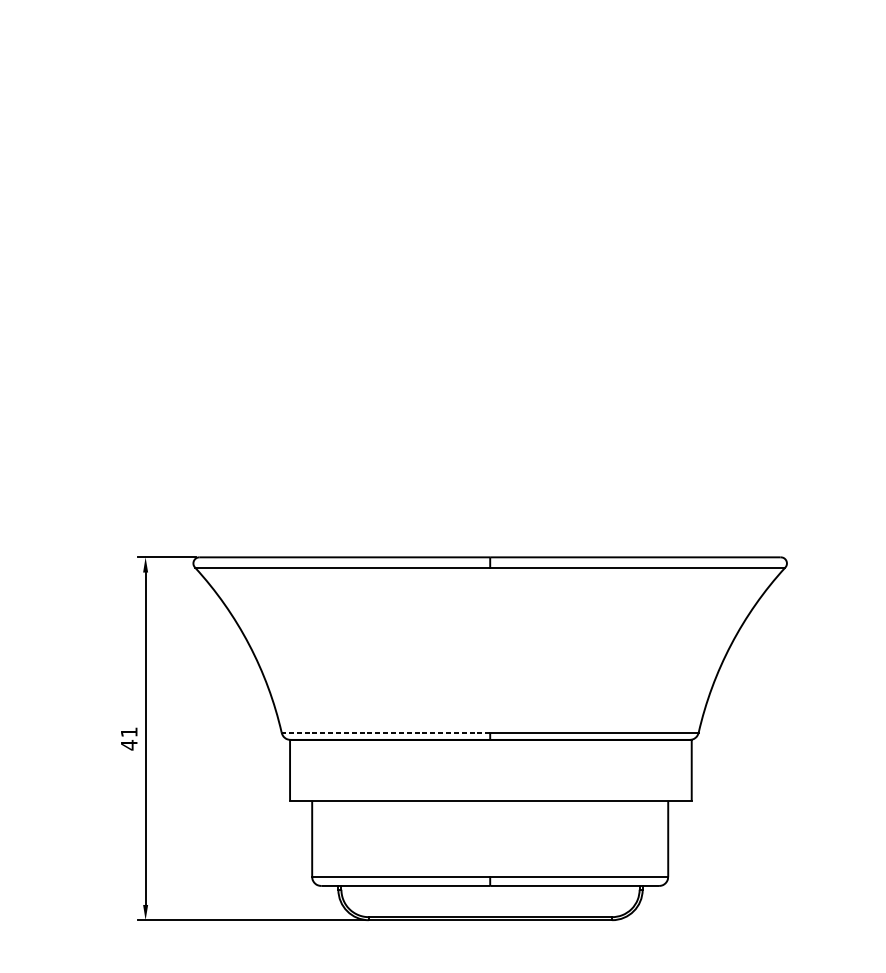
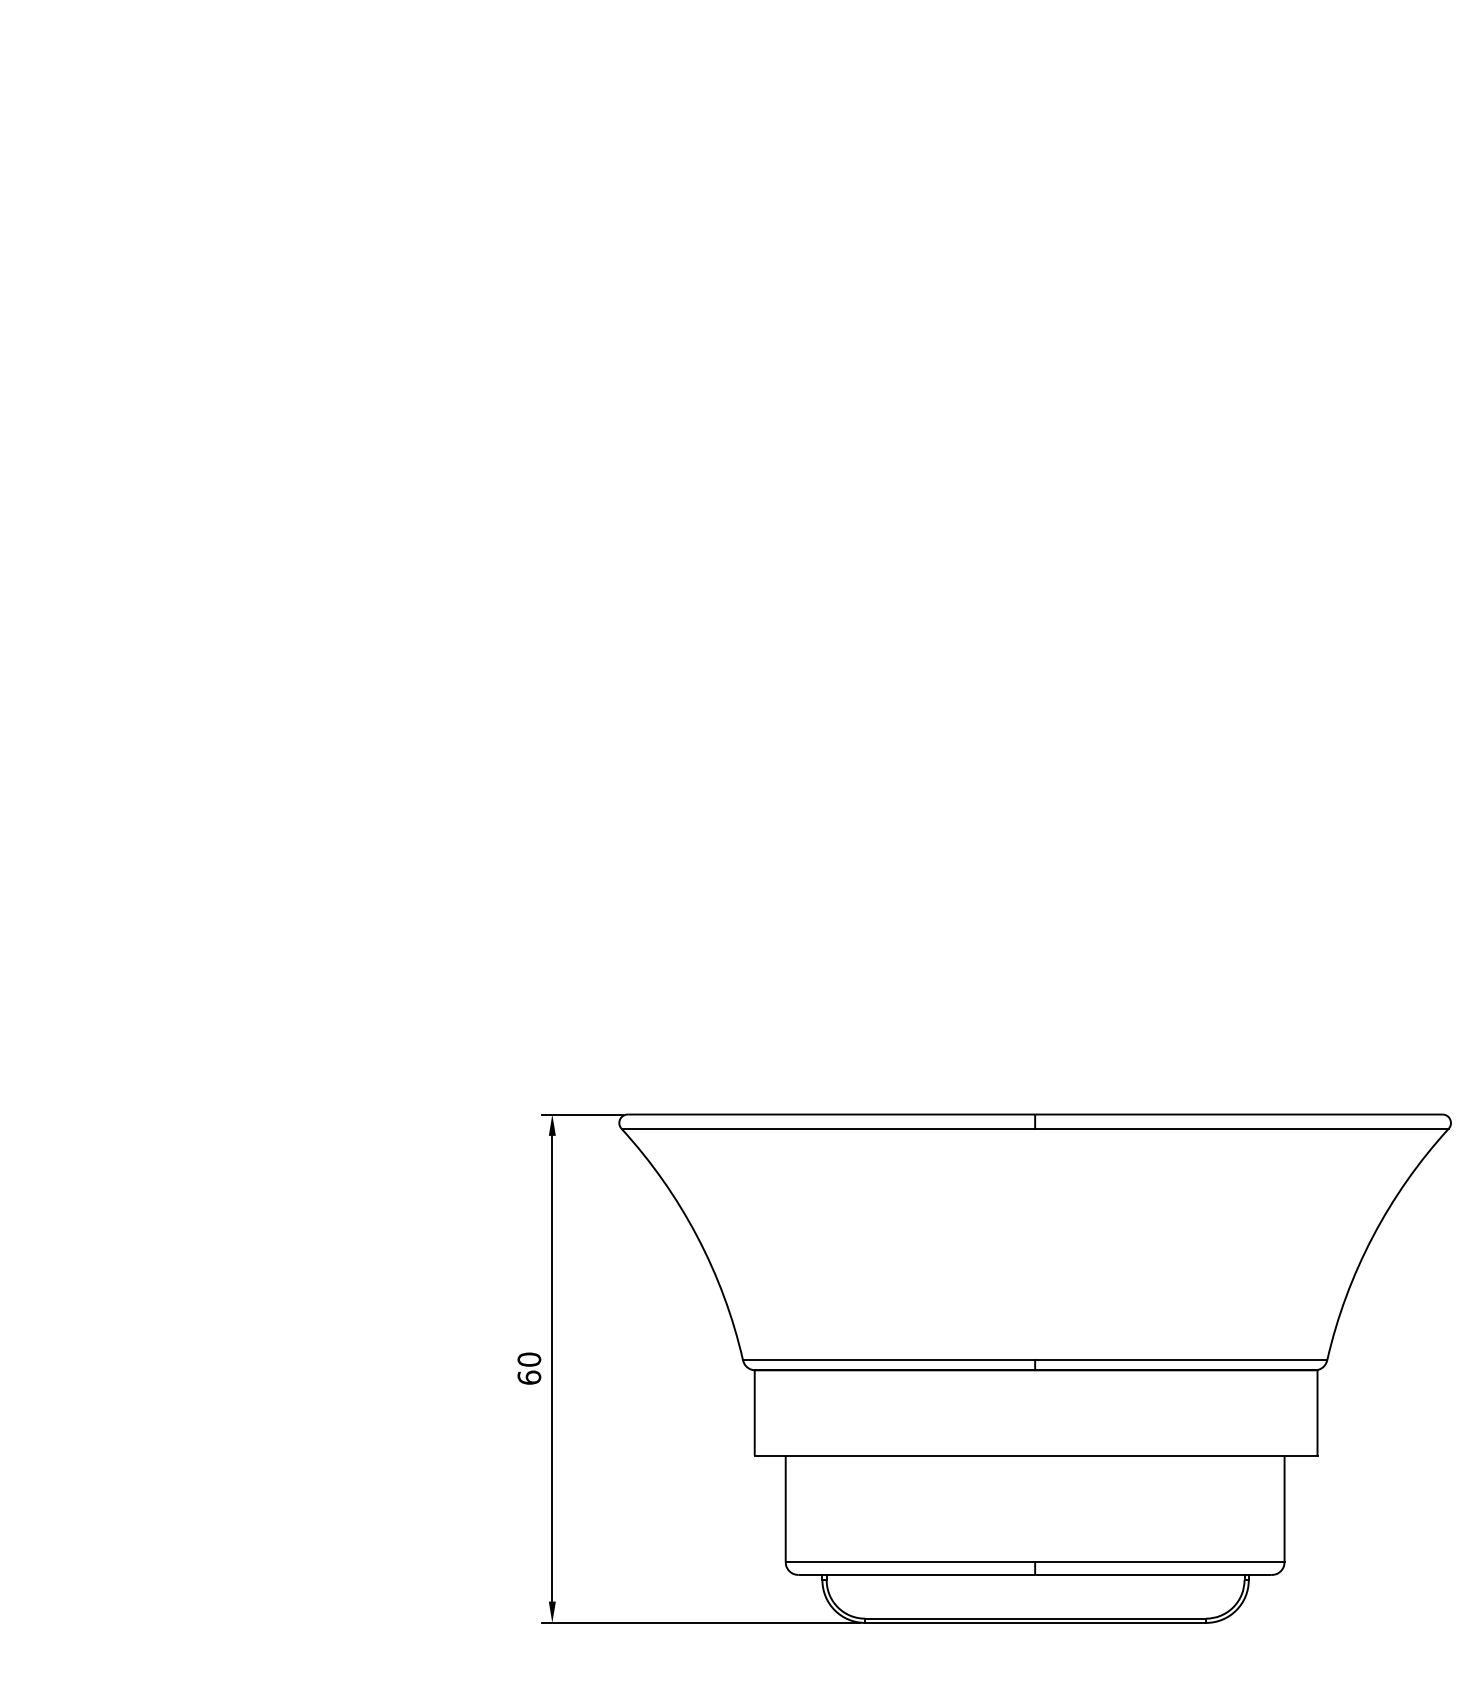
line: (385, 732) -> (888, 1360), dashed -> solid
text: (129, 738) -> (529, 1368), 41 -> 60

